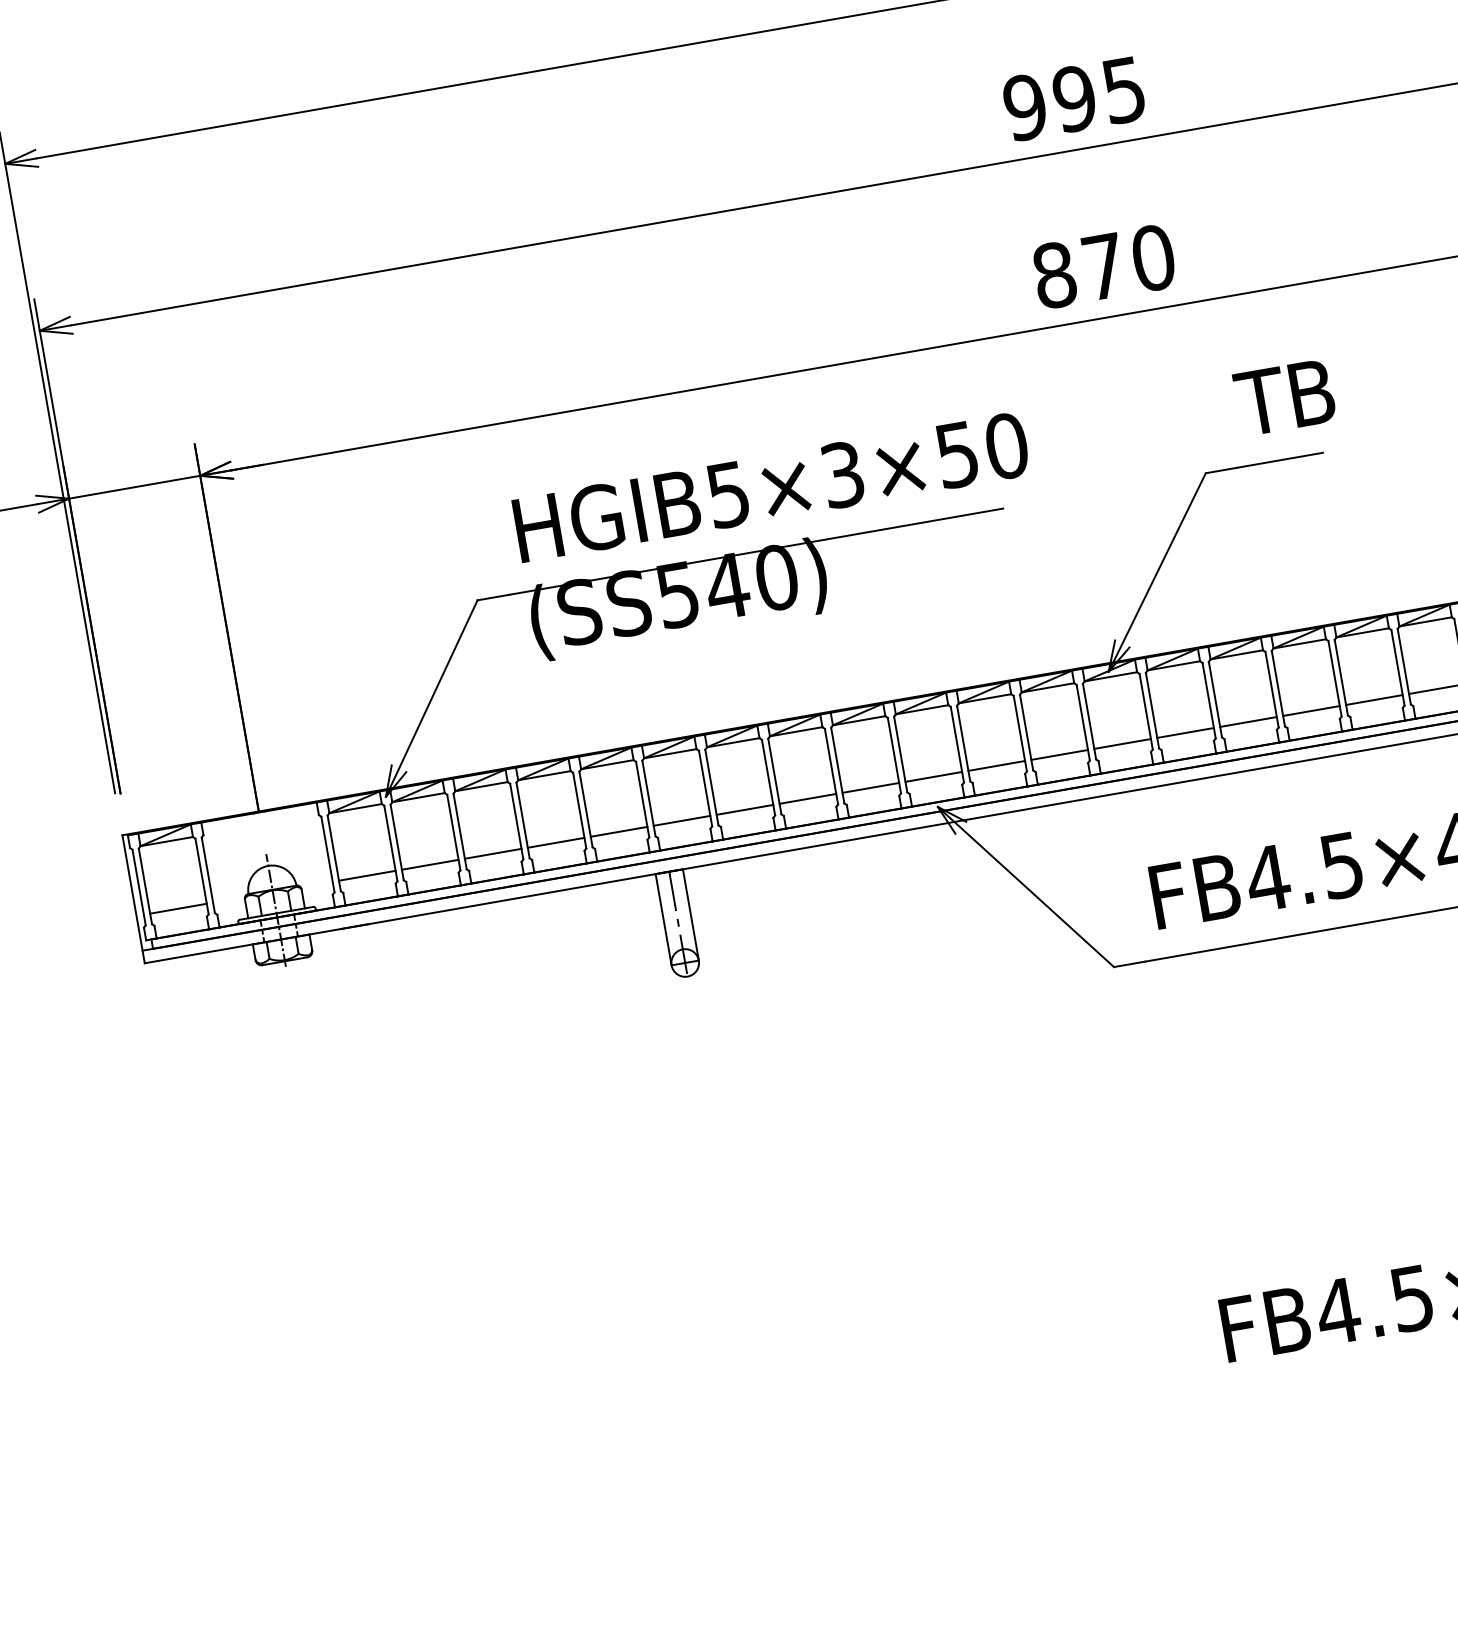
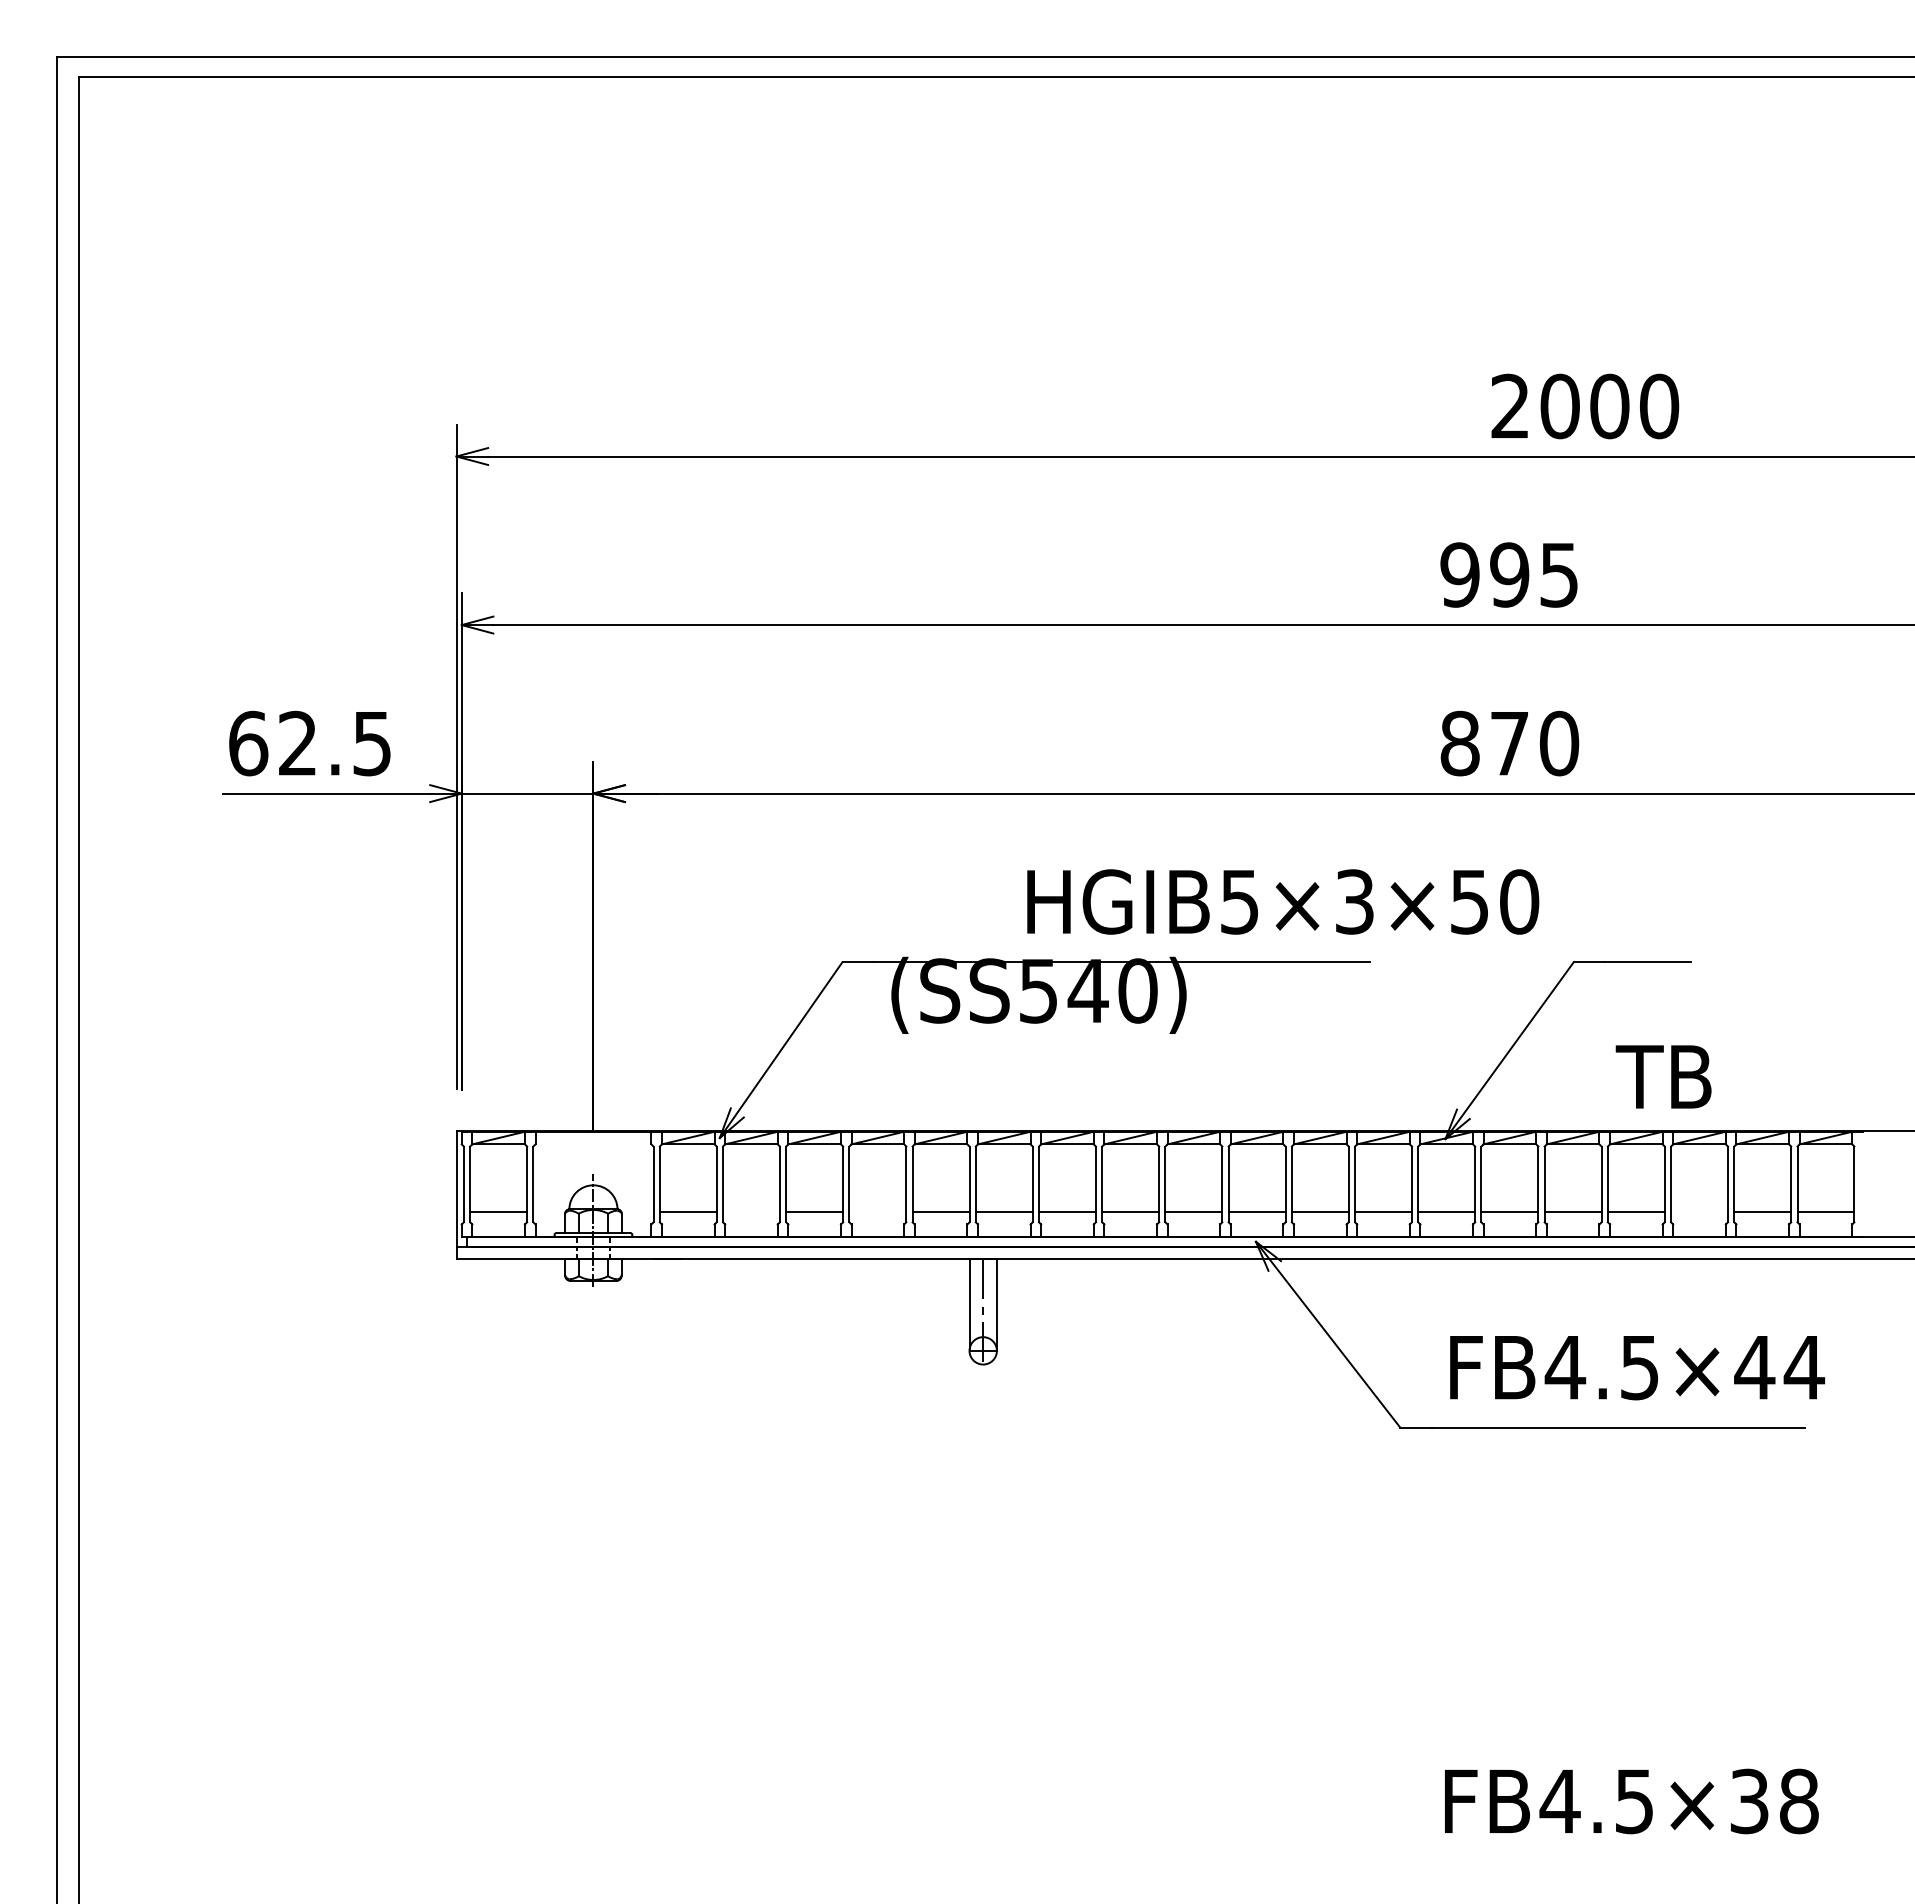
text: (1284, 397) -> (1663, 1076), moved
text: (771, 486) -> (1283, 901), moved
line: (1374, 699) -> (1699, 1211), removed
line: (555, 842) -> (877, 1211), removed
line: (430, 864) -> (751, 1211), removed

